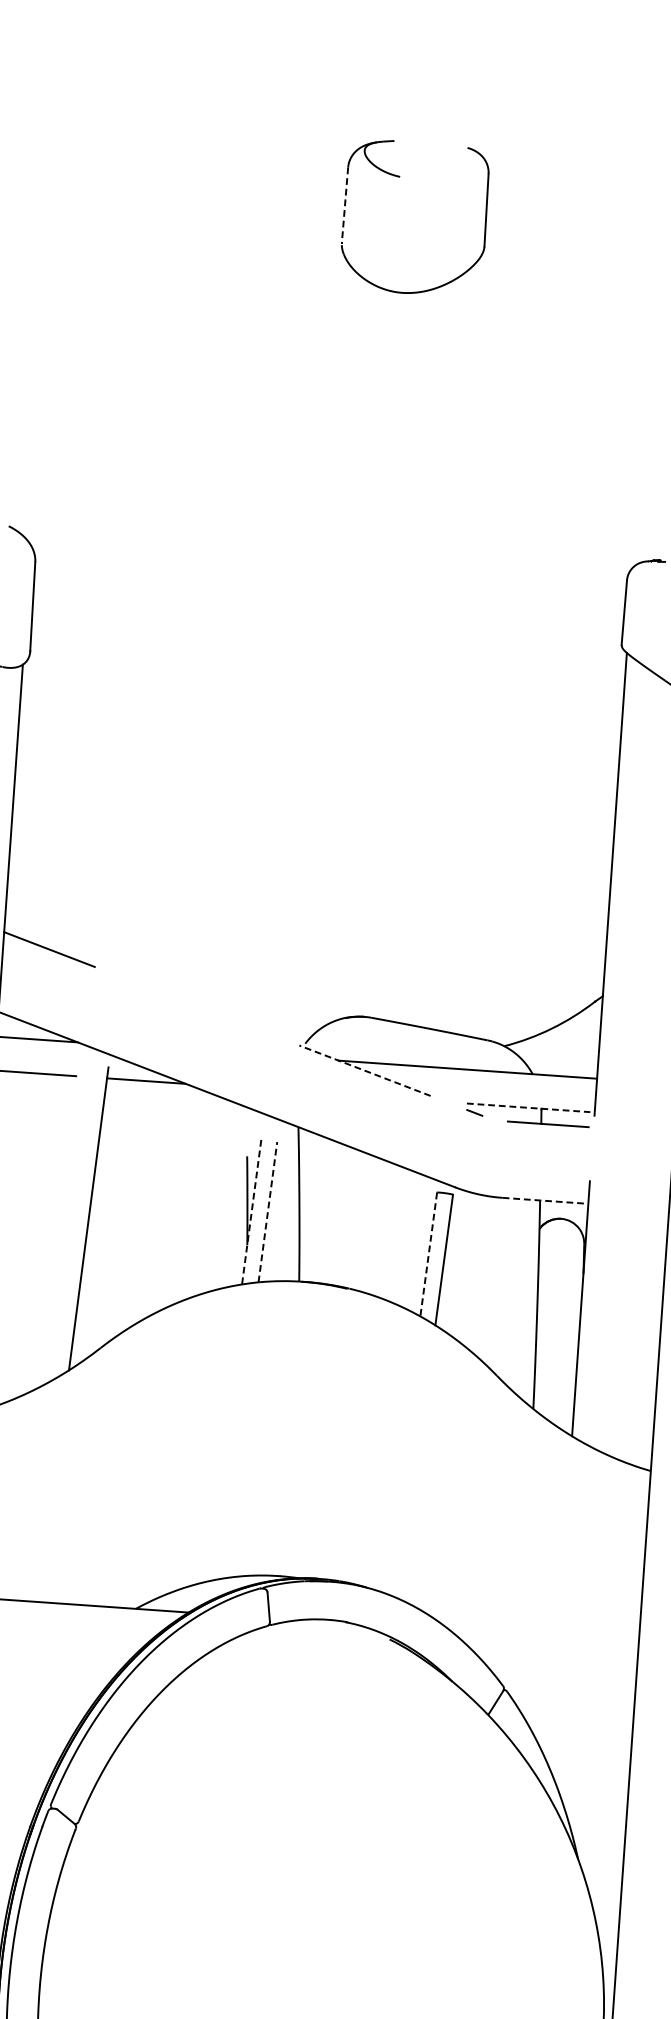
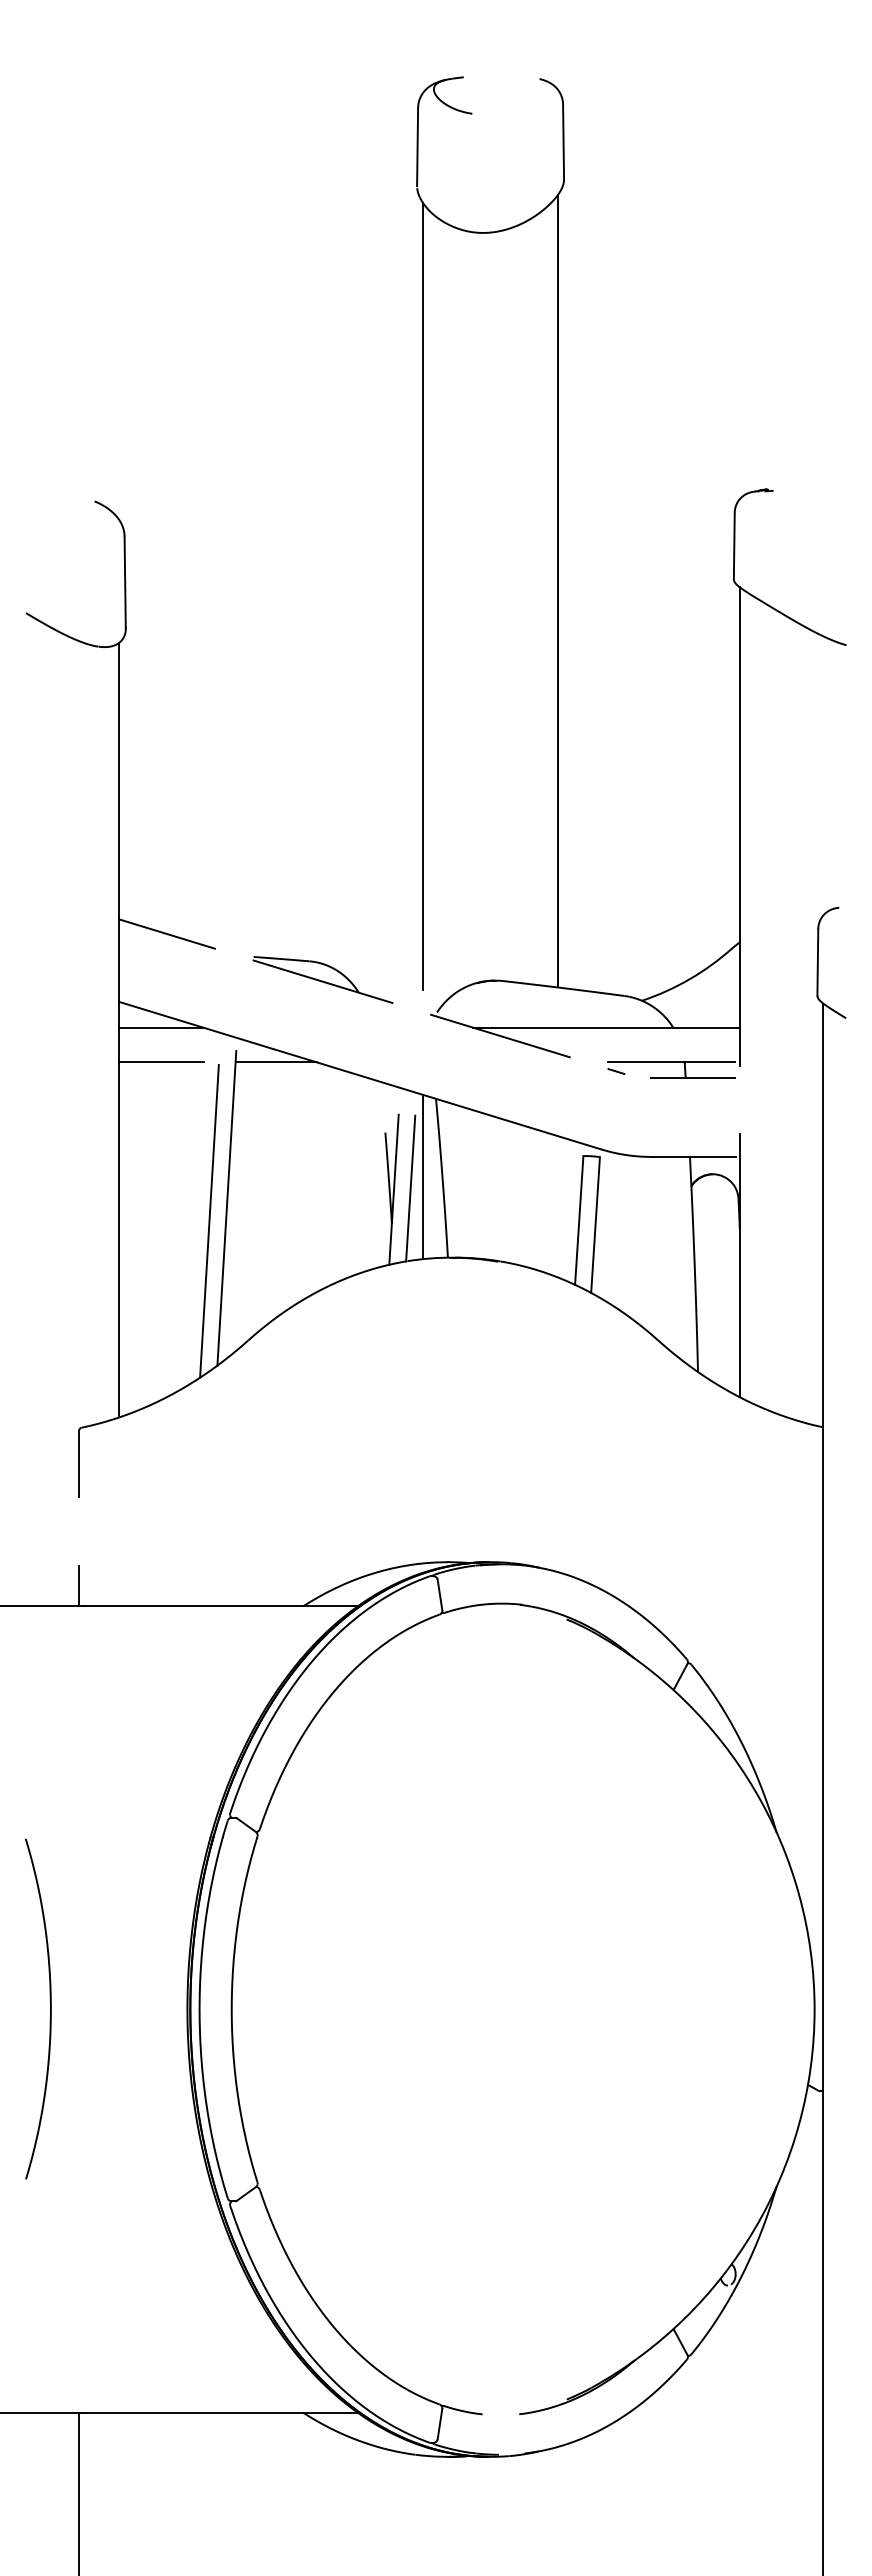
line: (344, 205) -> (417, 147), dashed -> solid
line: (320, 640) -> (423, 596), added
line: (450, 643) -> (557, 590), added
part: (196, 1004) -> (322, 979), added
line: (365, 1071) -> (500, 1036), dashed -> solid
line: (528, 1107) -> (671, 1062), dashed -> solid
line: (544, 1200) -> (694, 1156), dashed -> solid
line: (281, 1201) -> (423, 1176), added
line: (251, 1212) -> (393, 1190), dashed -> solid
line: (267, 1212) -> (410, 1188), dashed -> solid
line: (71, 1230) -> (209, 1221), added
line: (428, 1255) -> (579, 1221), dashed -> solid

